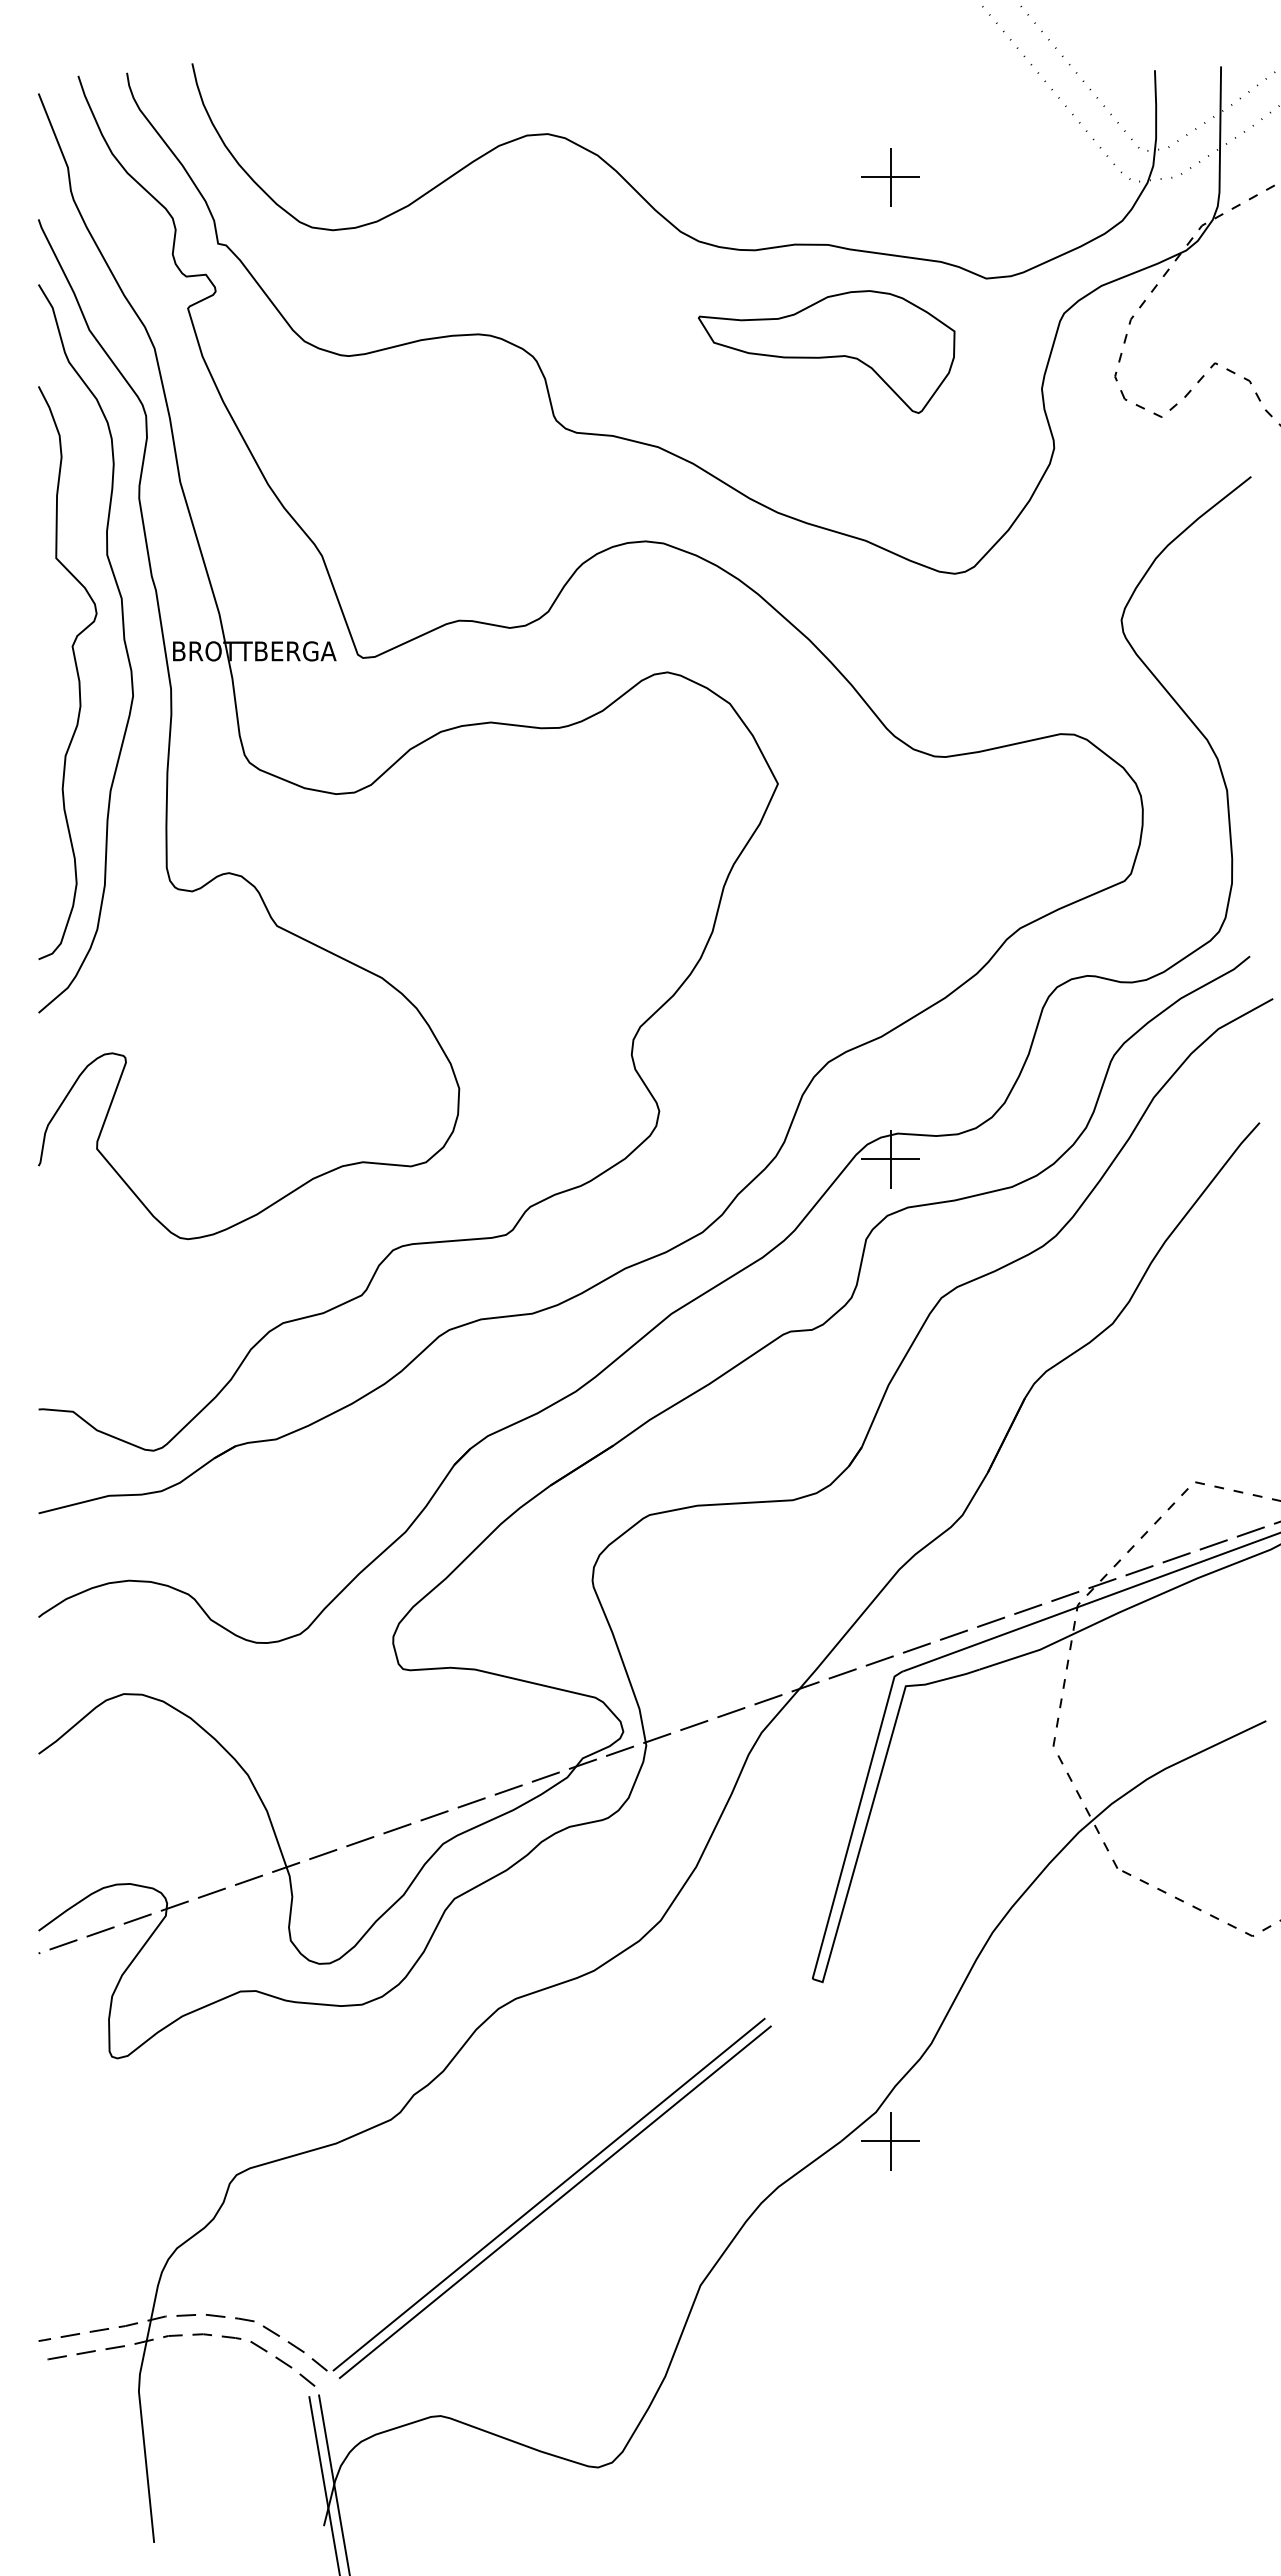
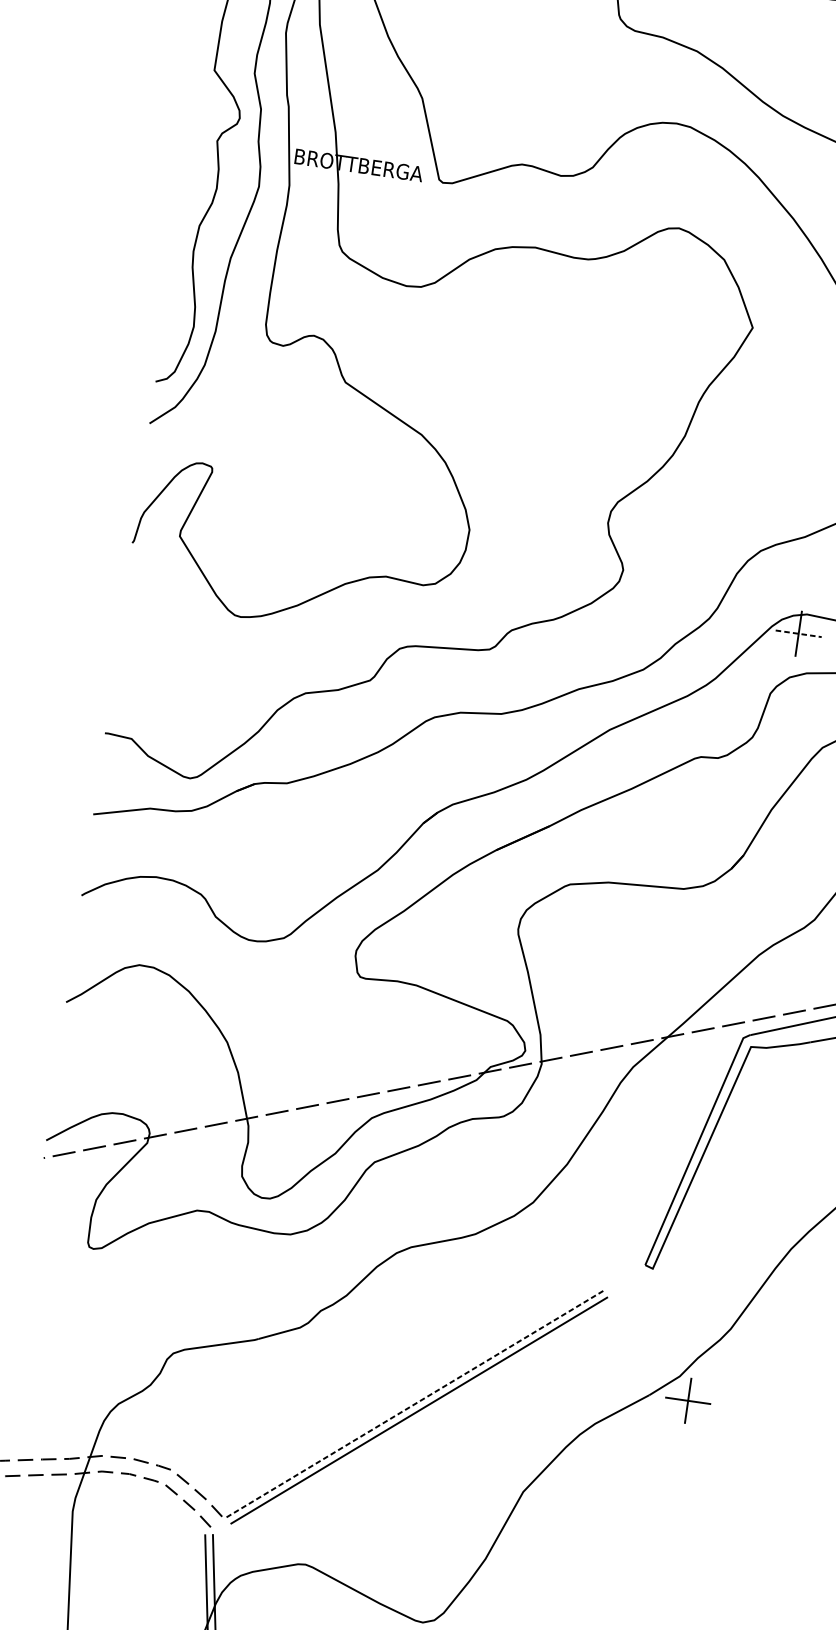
line: (891, 1159) -> (799, 633), solid -> dashed
line: (549, 2194) -> (415, 1403), solid -> dashed

